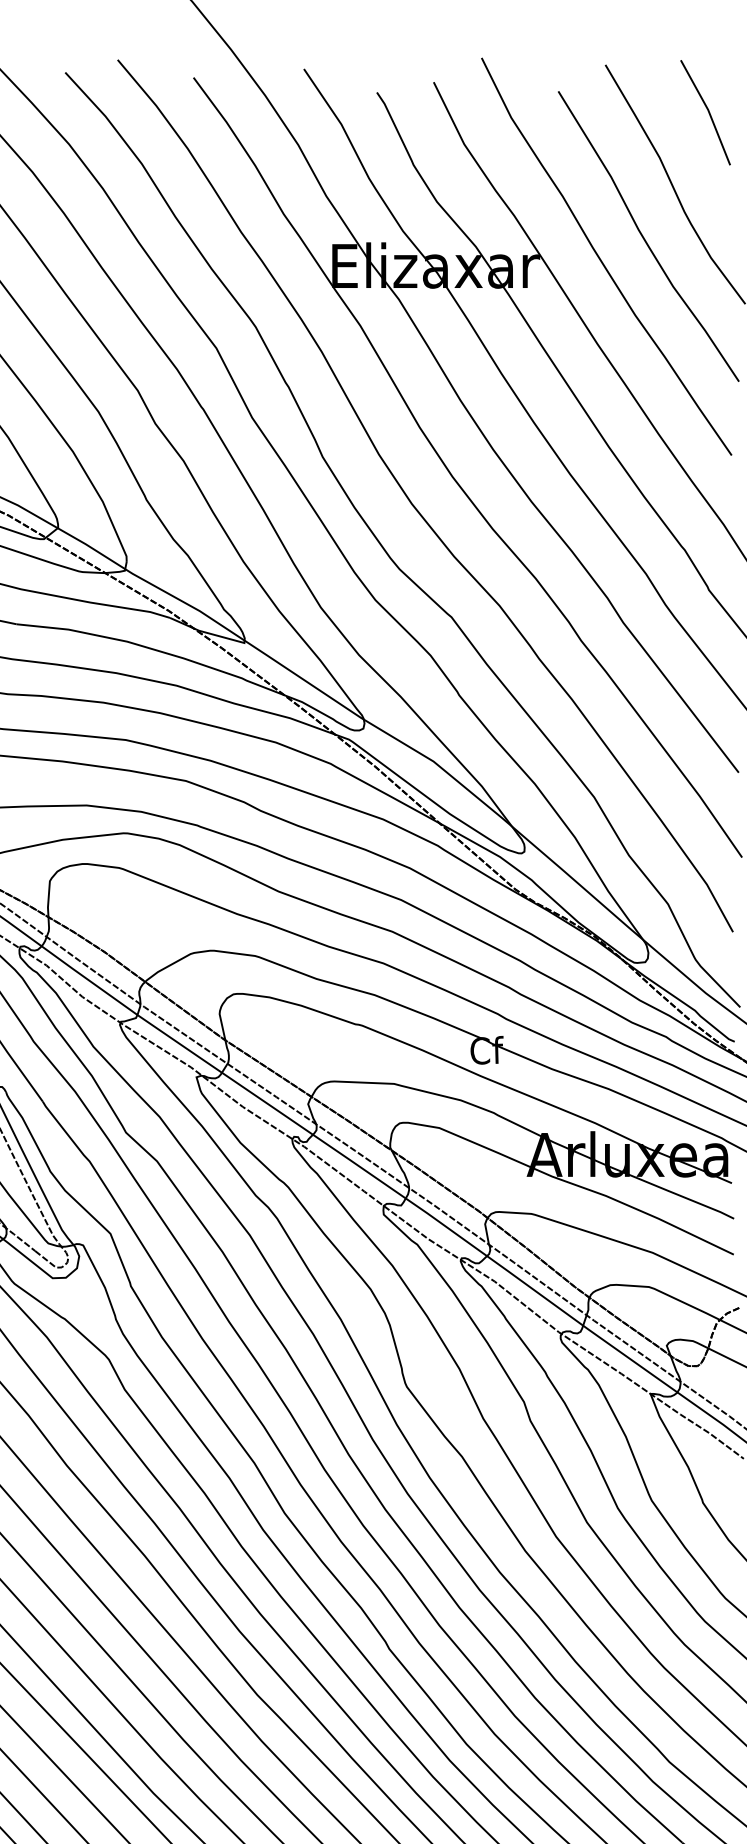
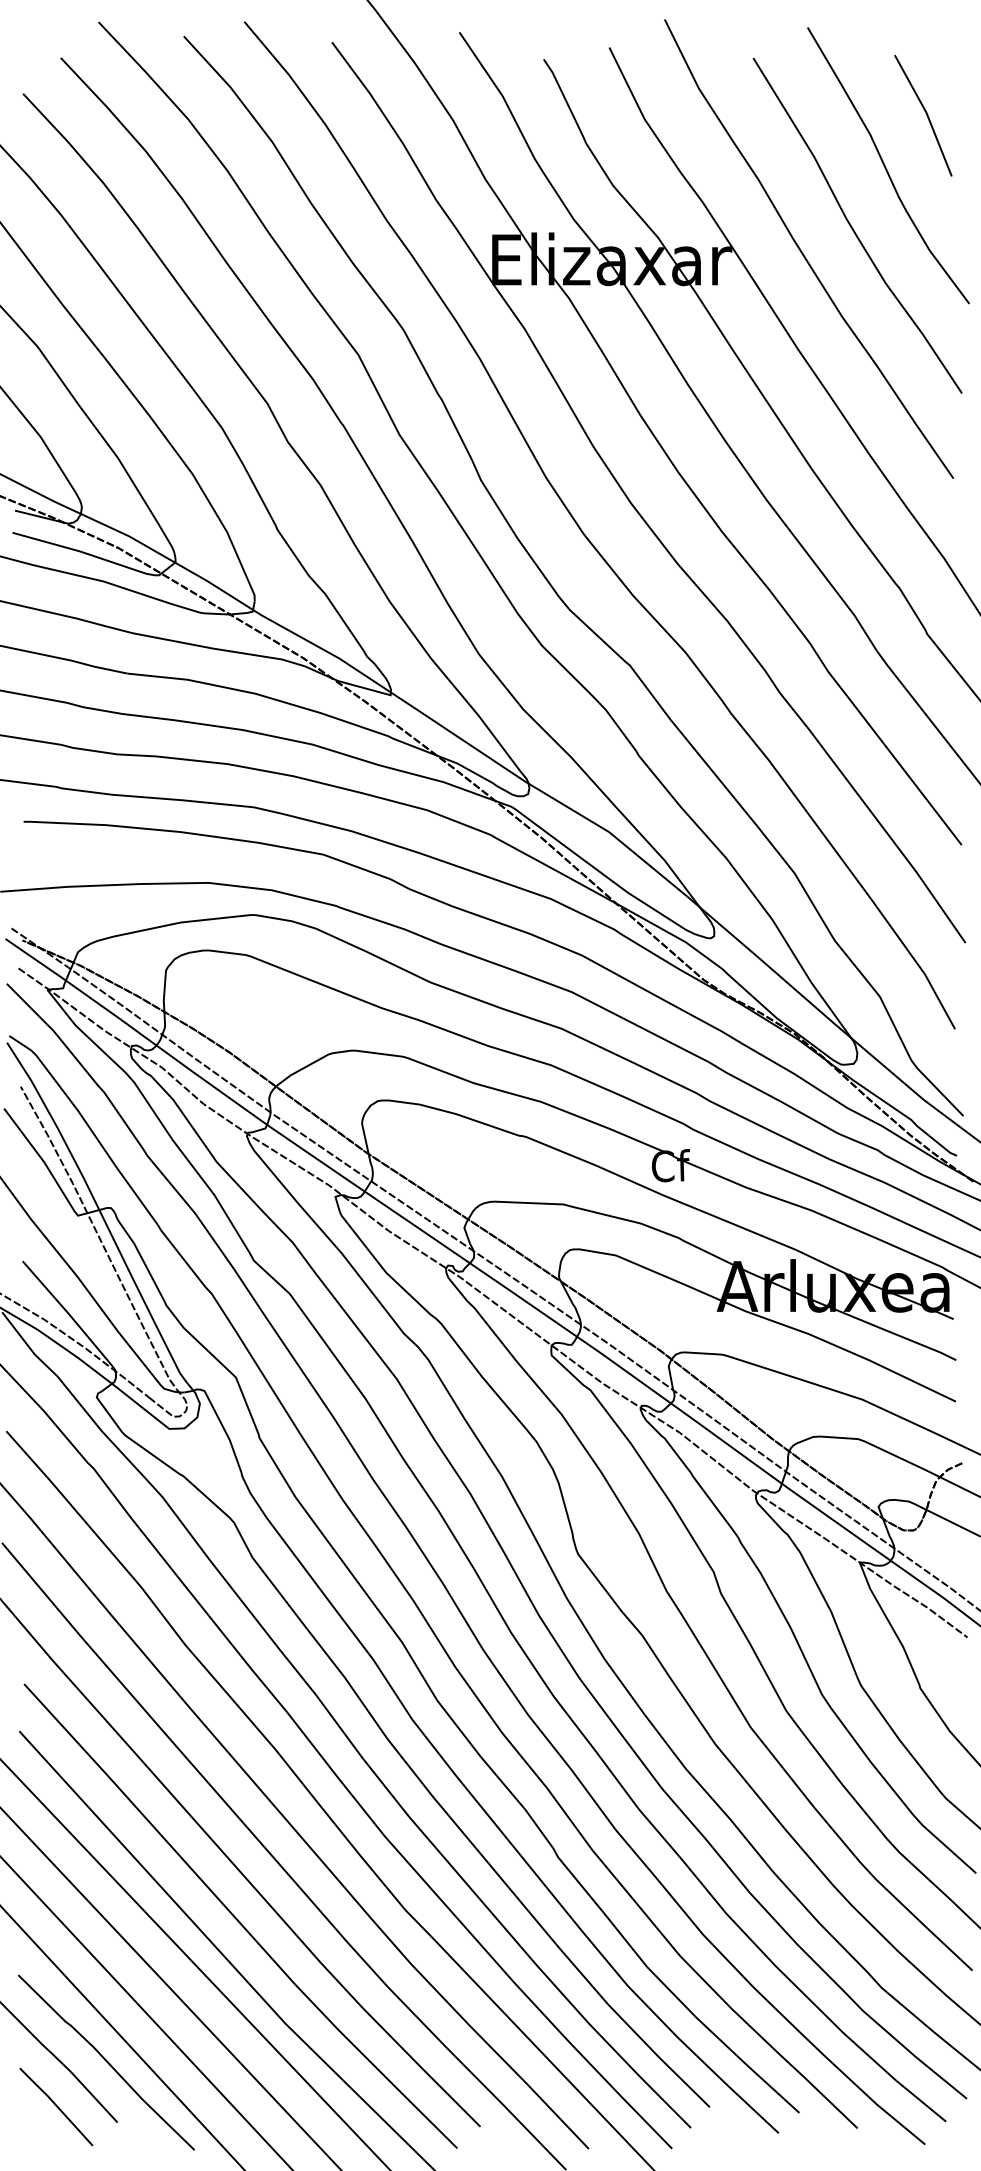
line: (707, 110) -> (925, 113), moved

